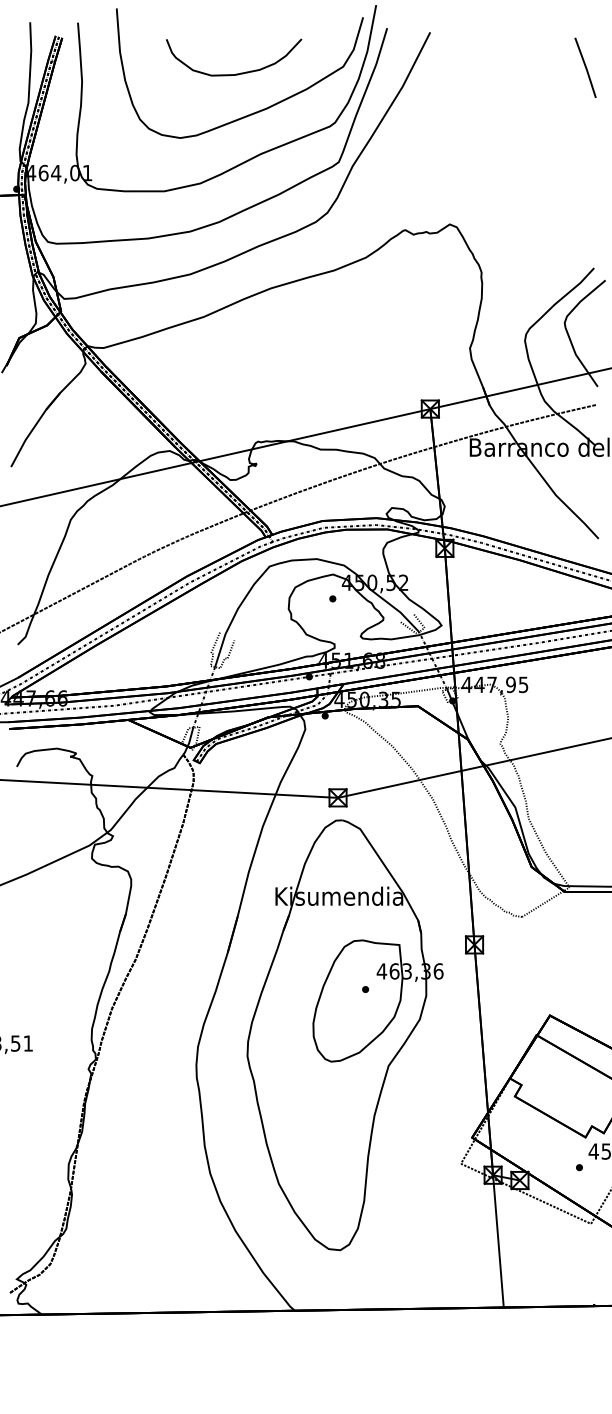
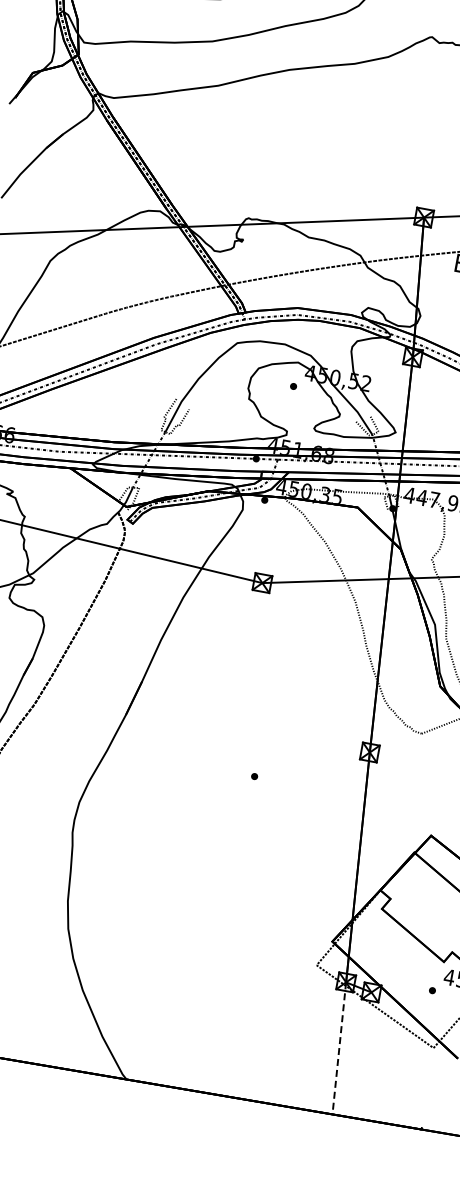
part: (344, 1035) -> (225, 817), removed
line: (498, 1241) -> (339, 1048), solid -> dashed

